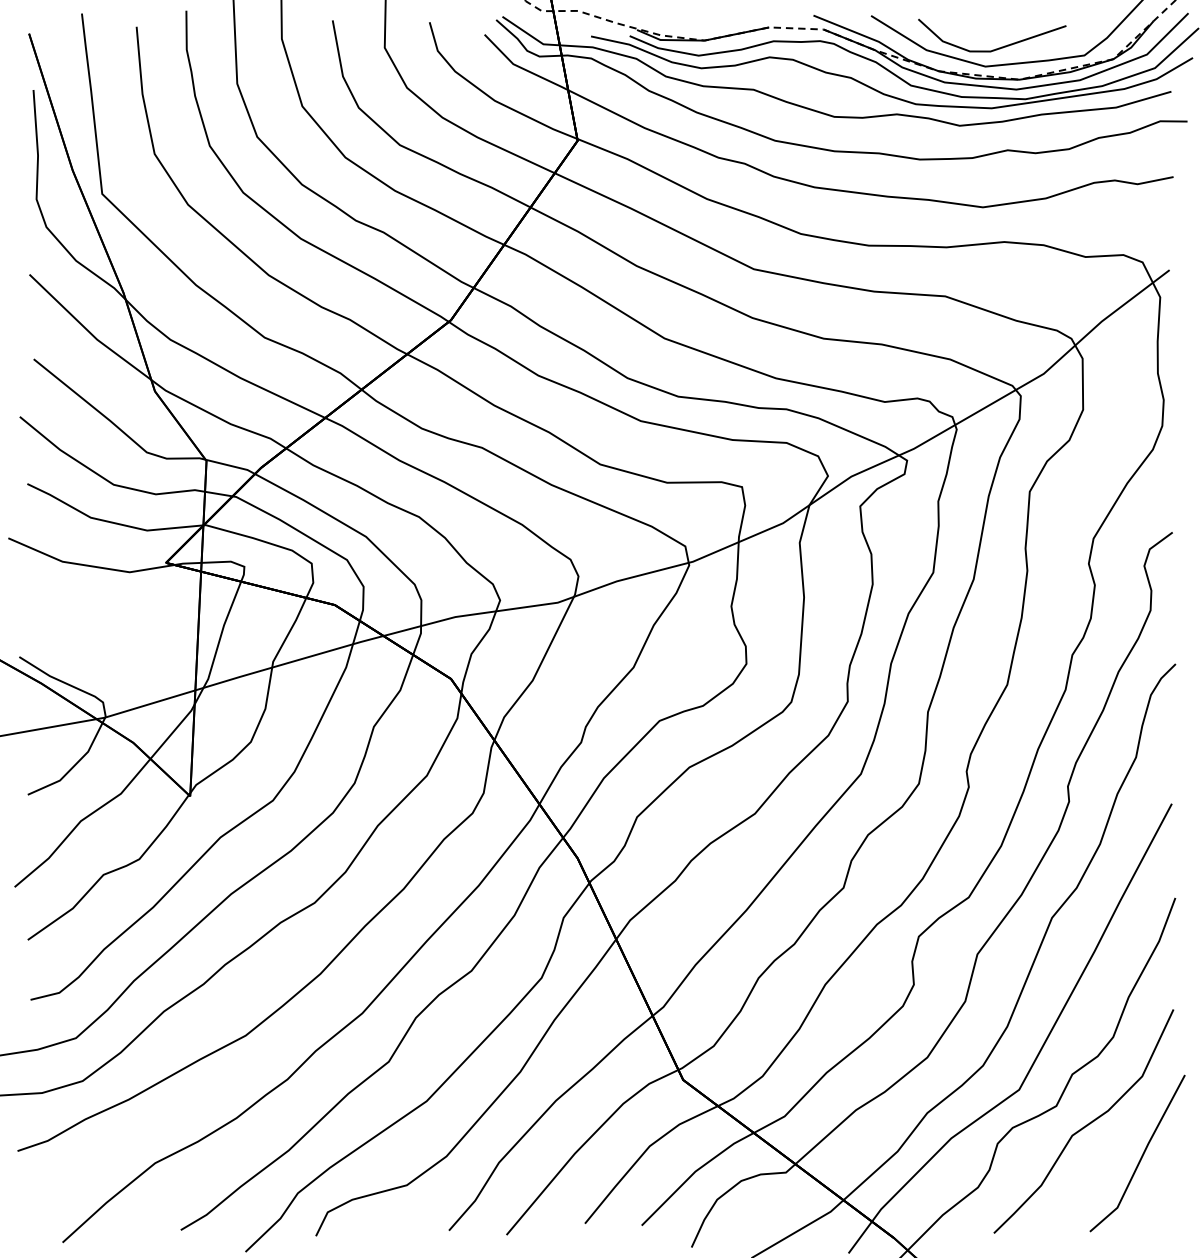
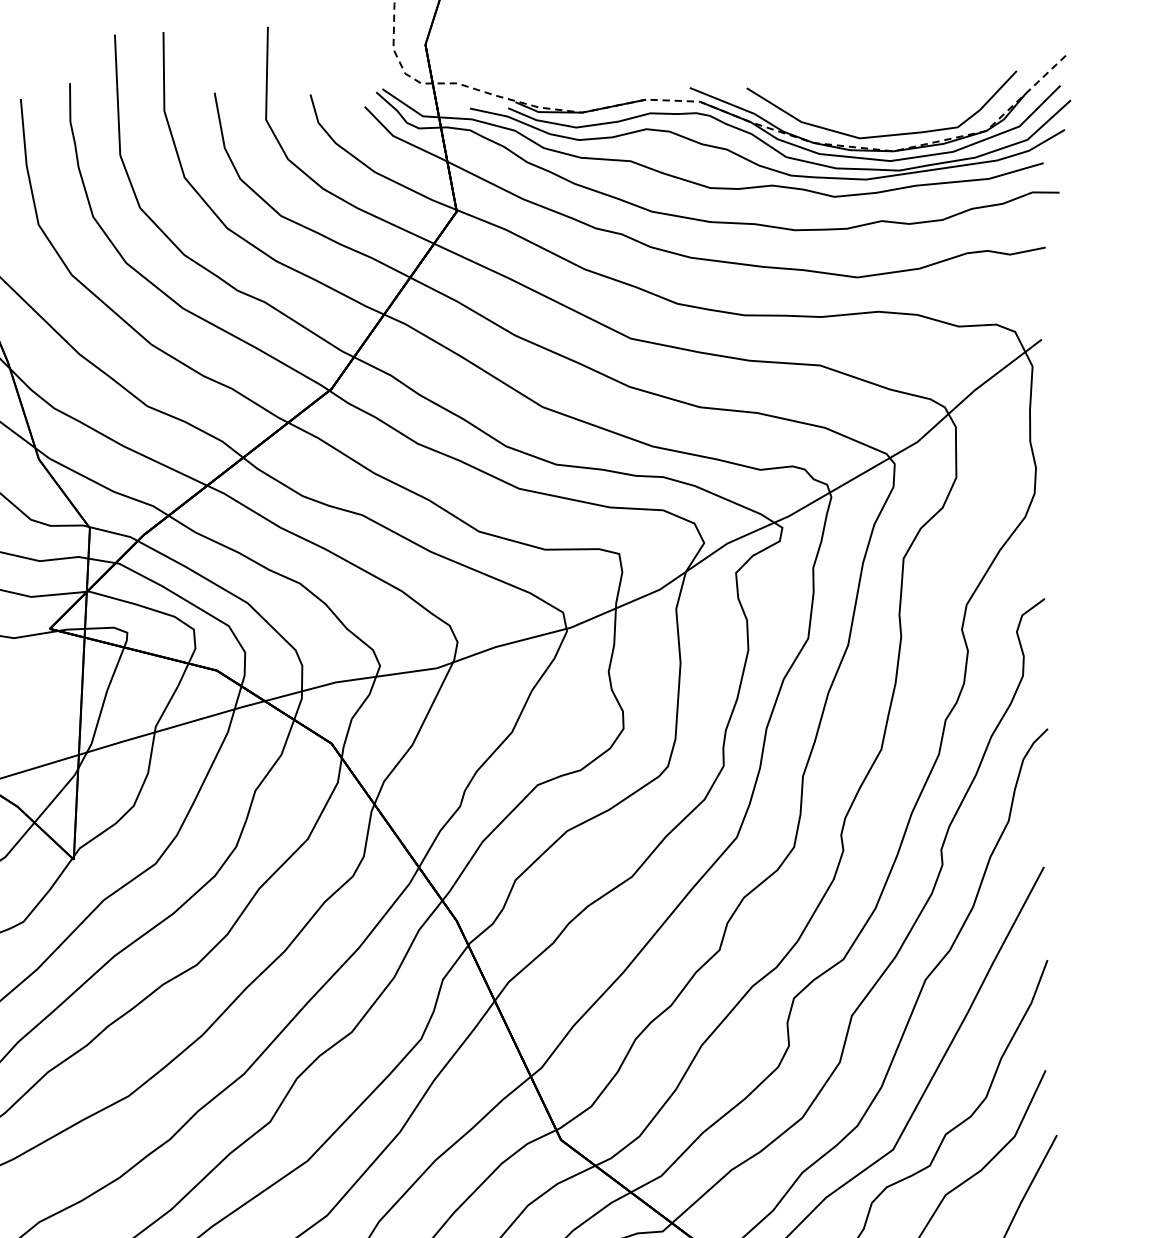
line: (995, 48) -> (869, 120), removed

